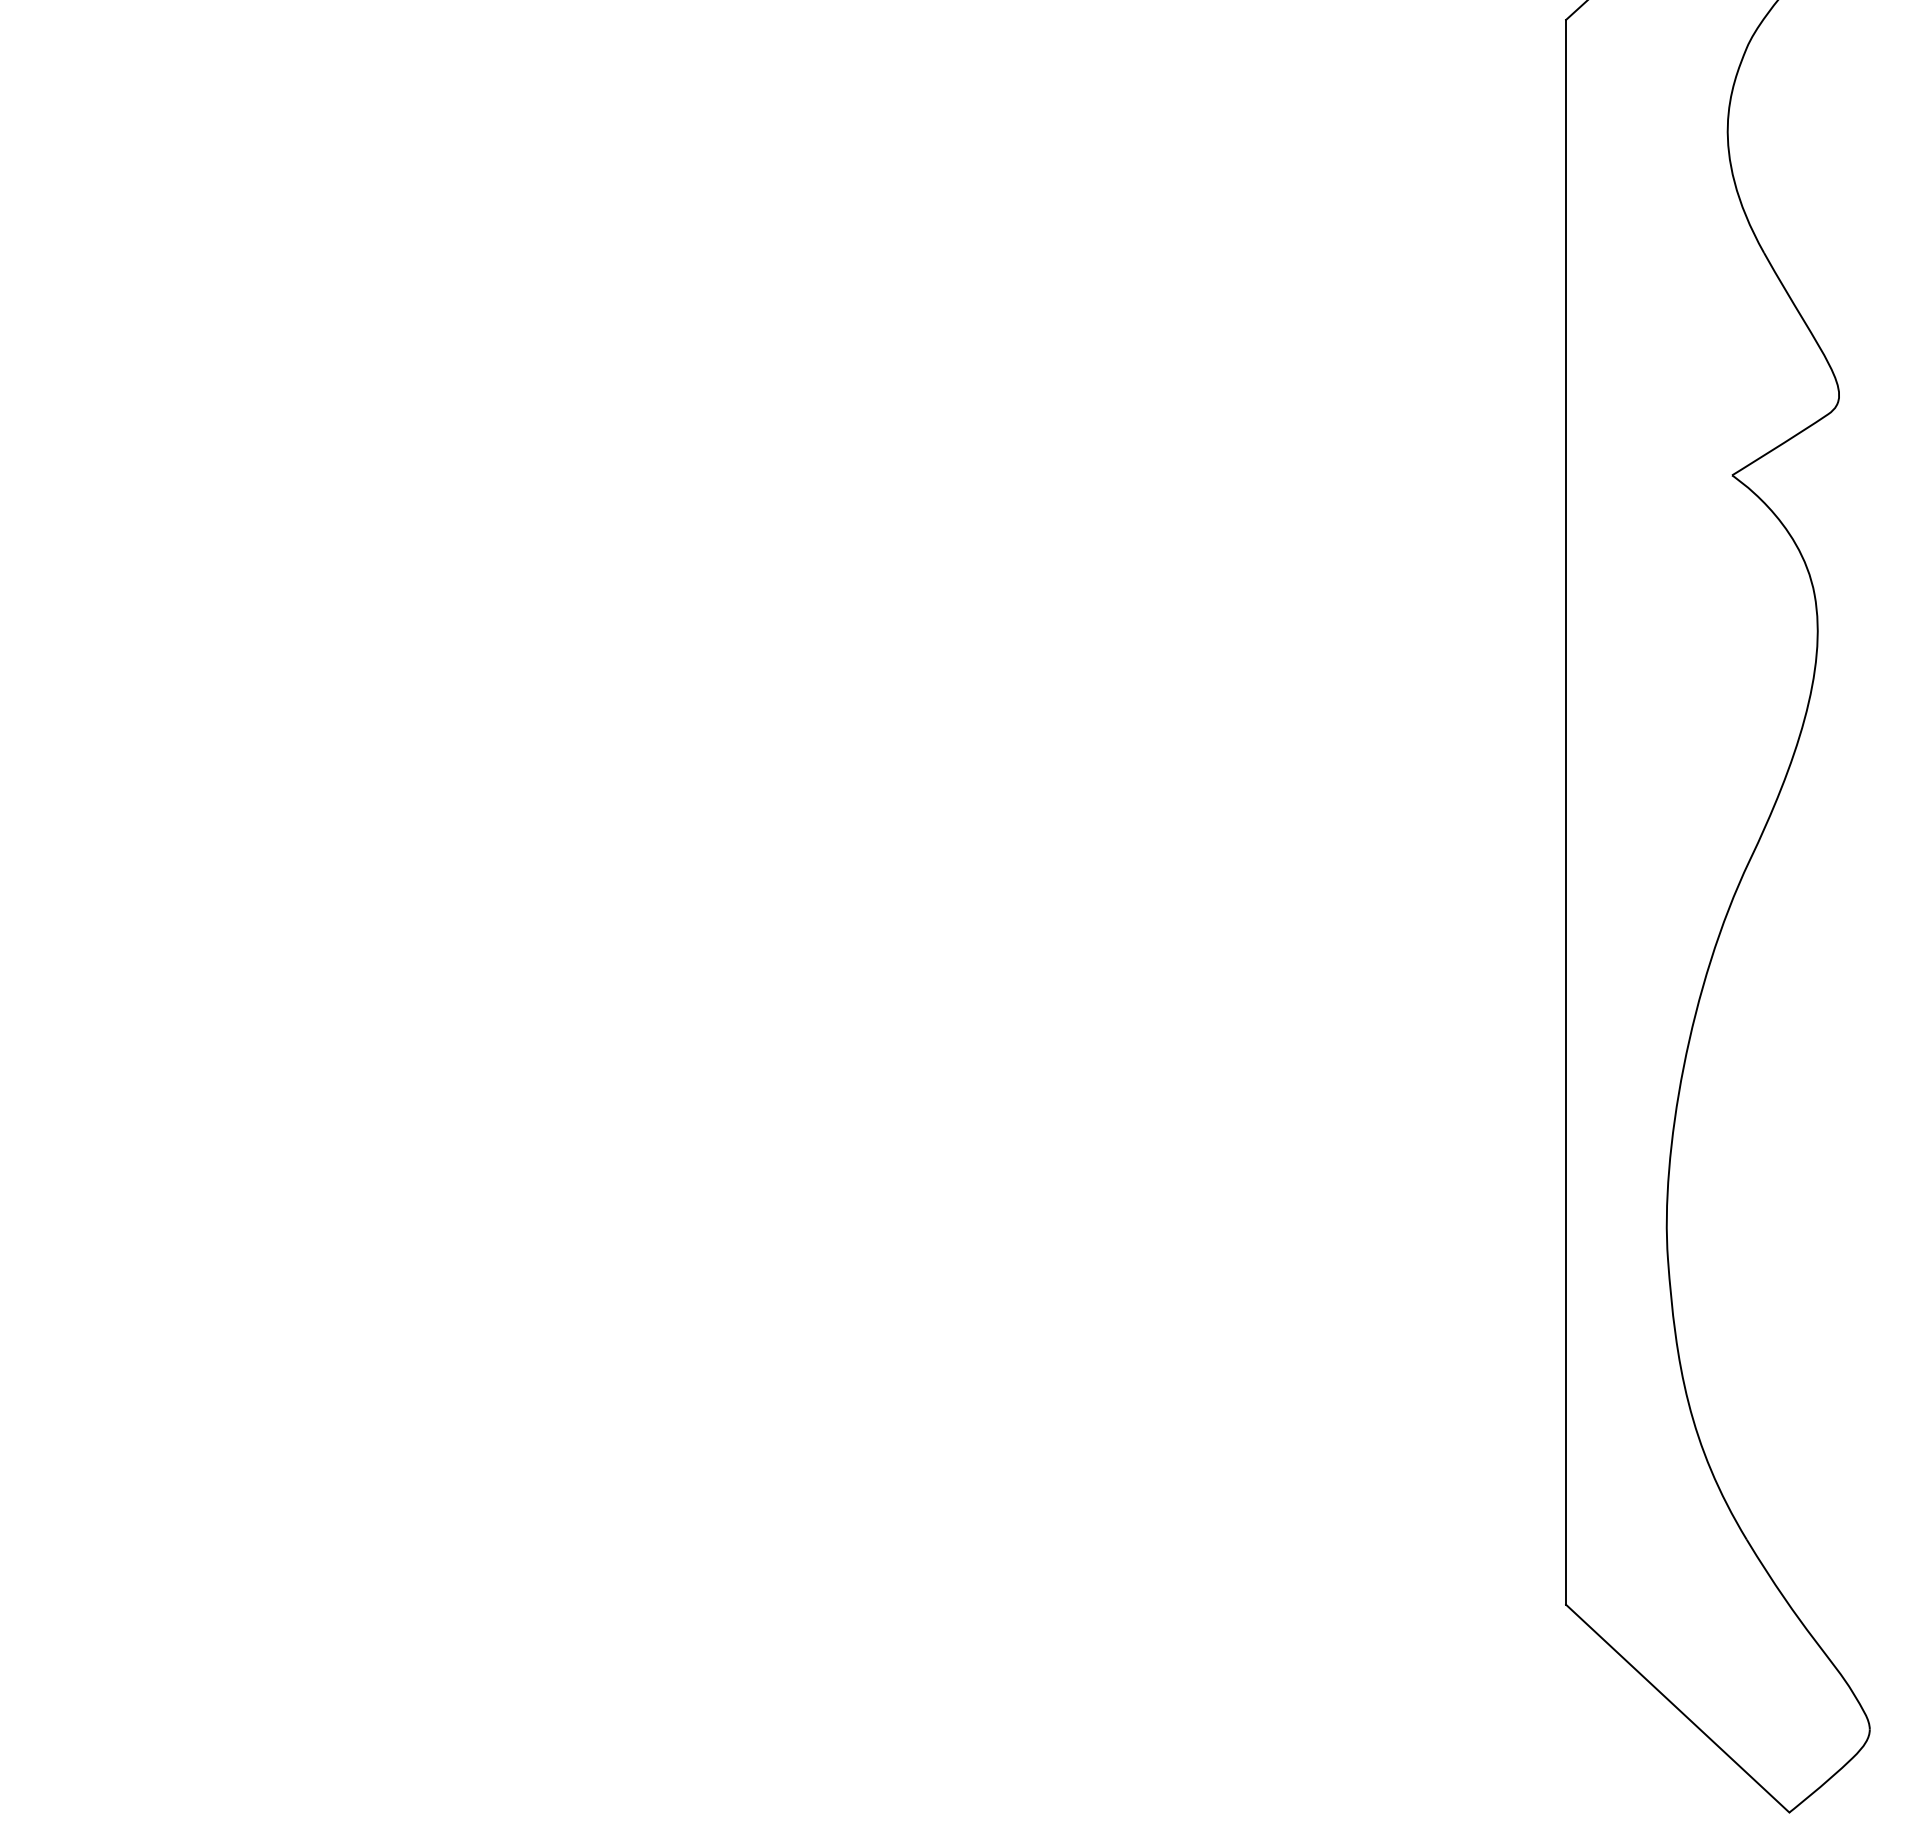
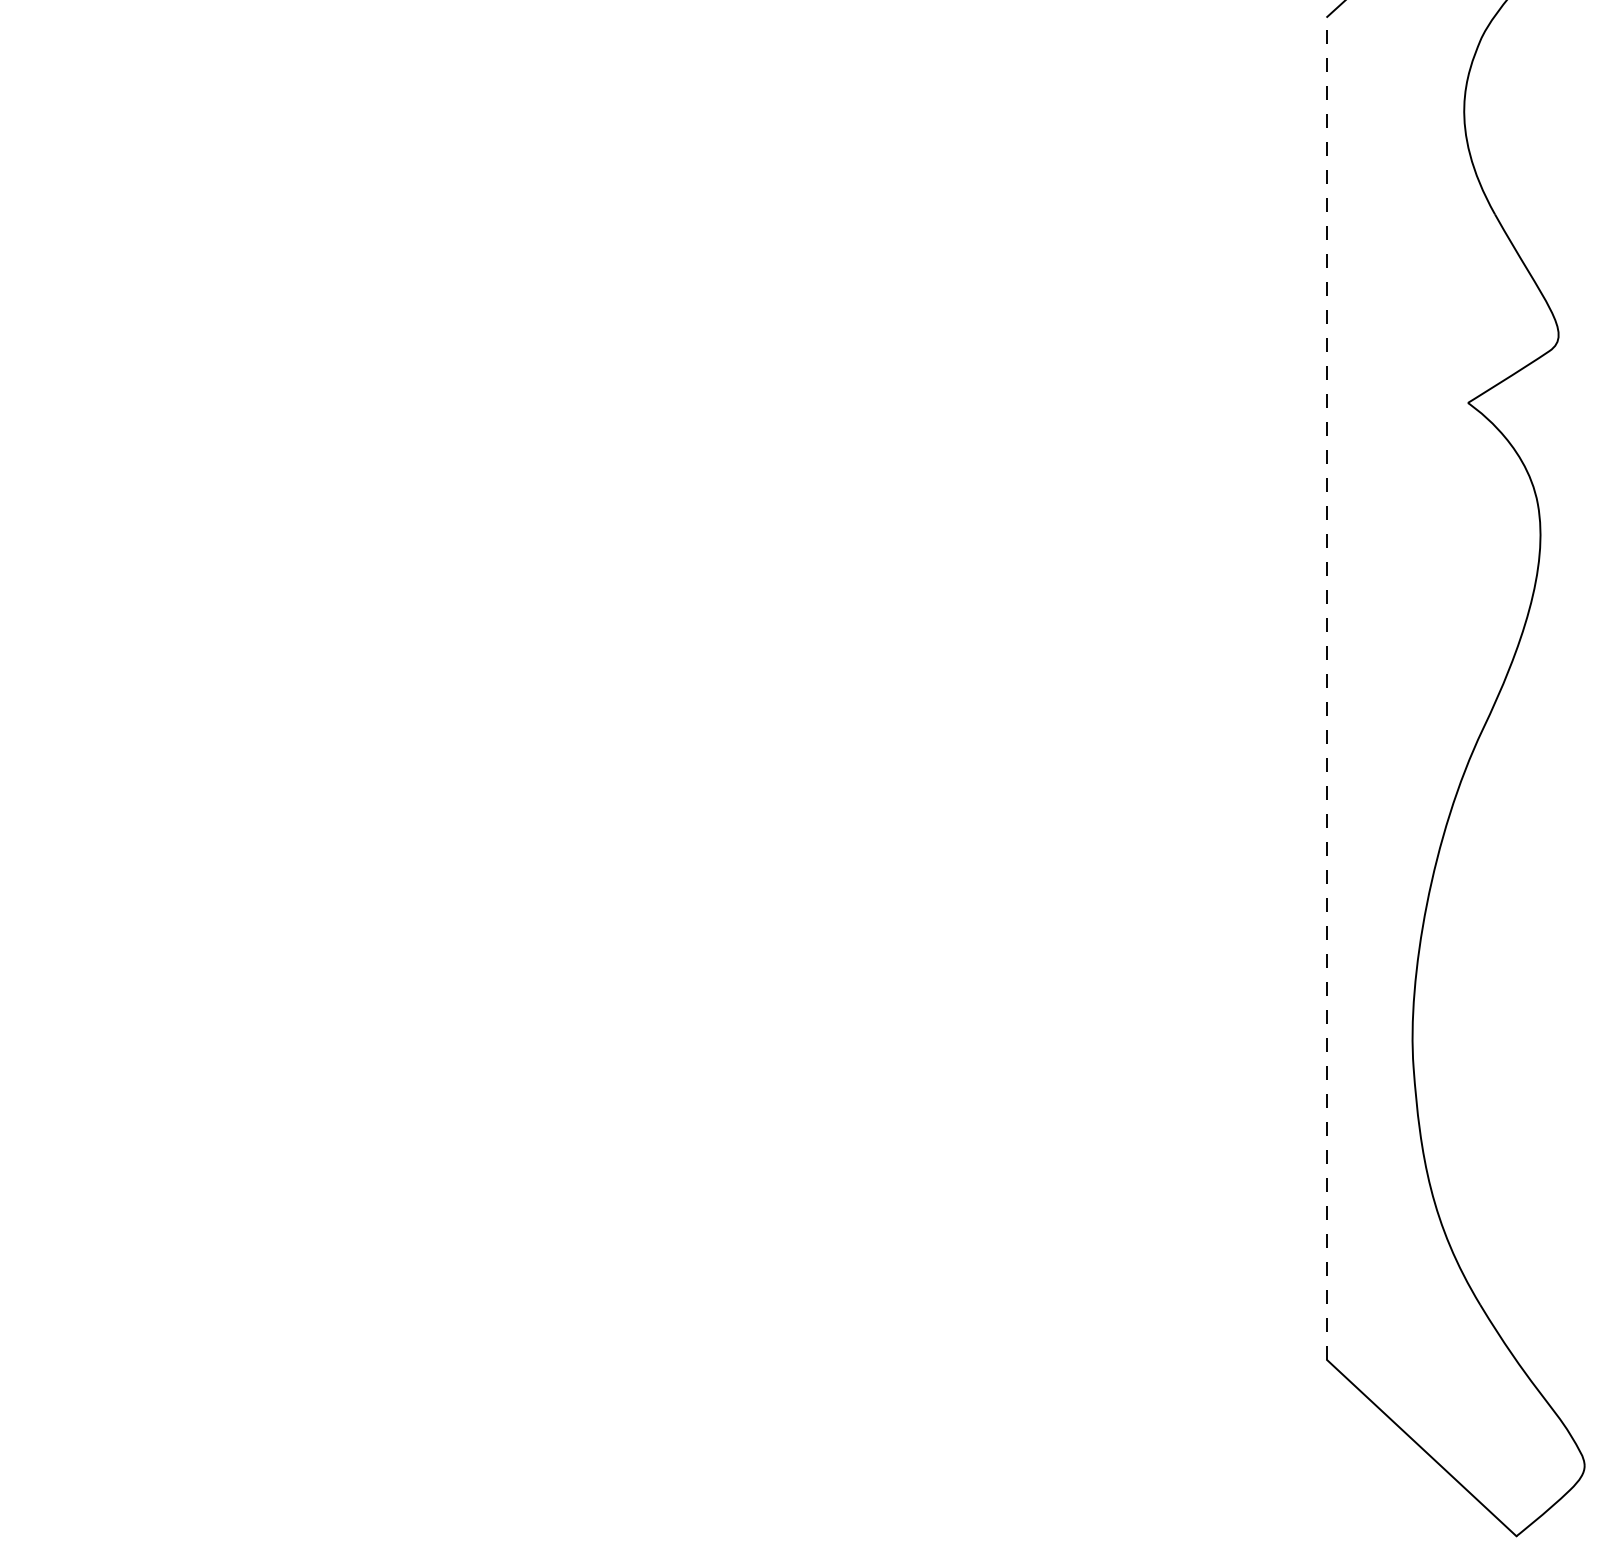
line: (1566, 812) -> (1327, 688), solid -> dashed

